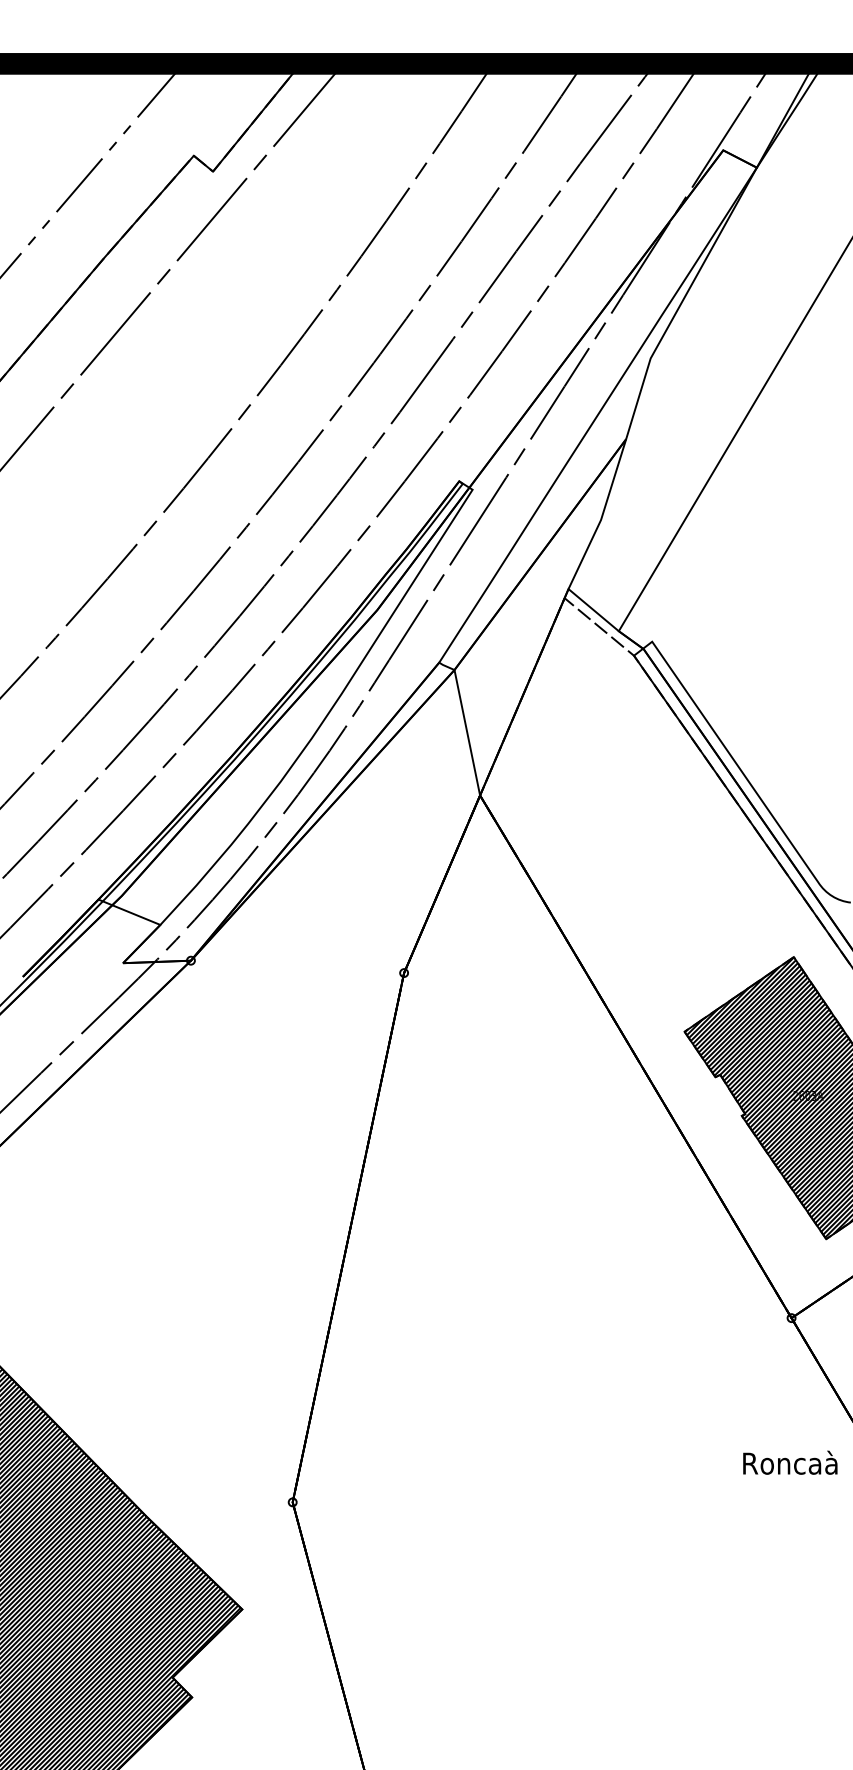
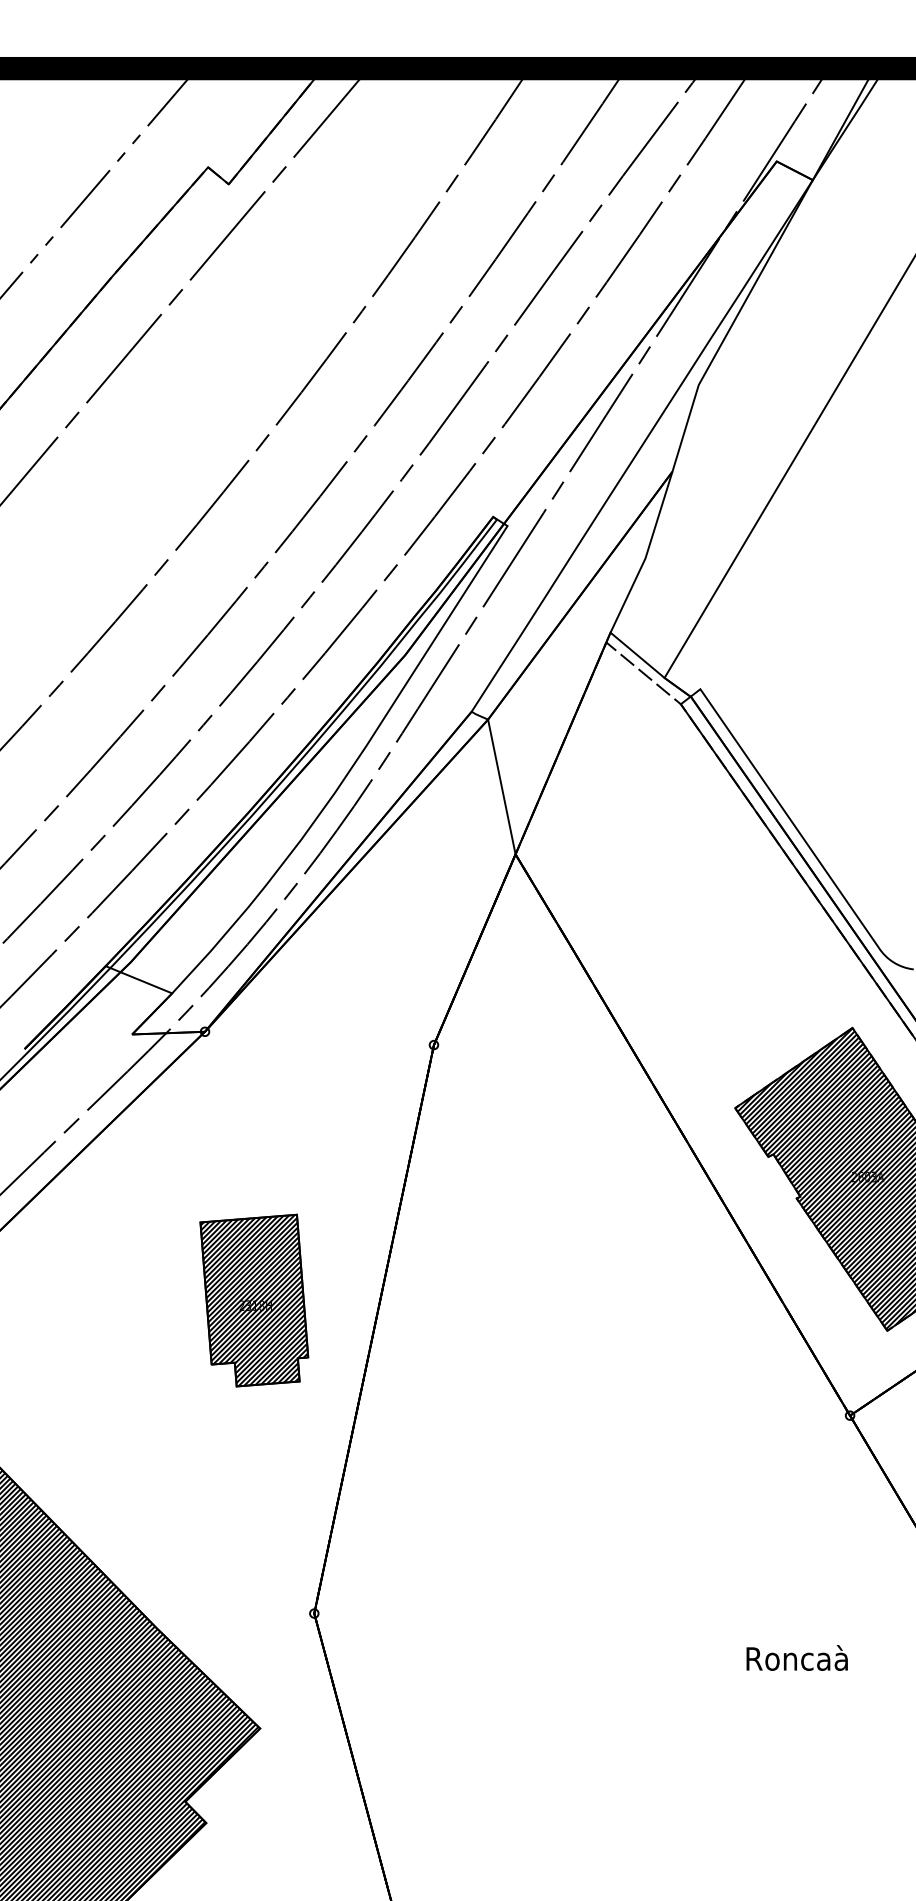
part: (236, 1210) -> (253, 1300), added
text: (790, 1462) -> (797, 1657), moved

